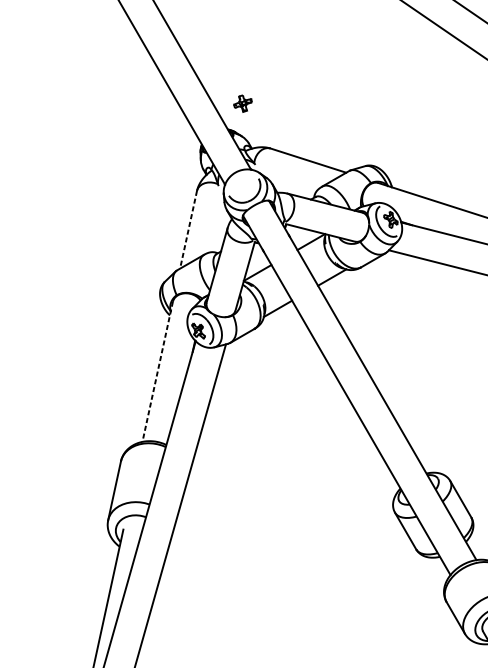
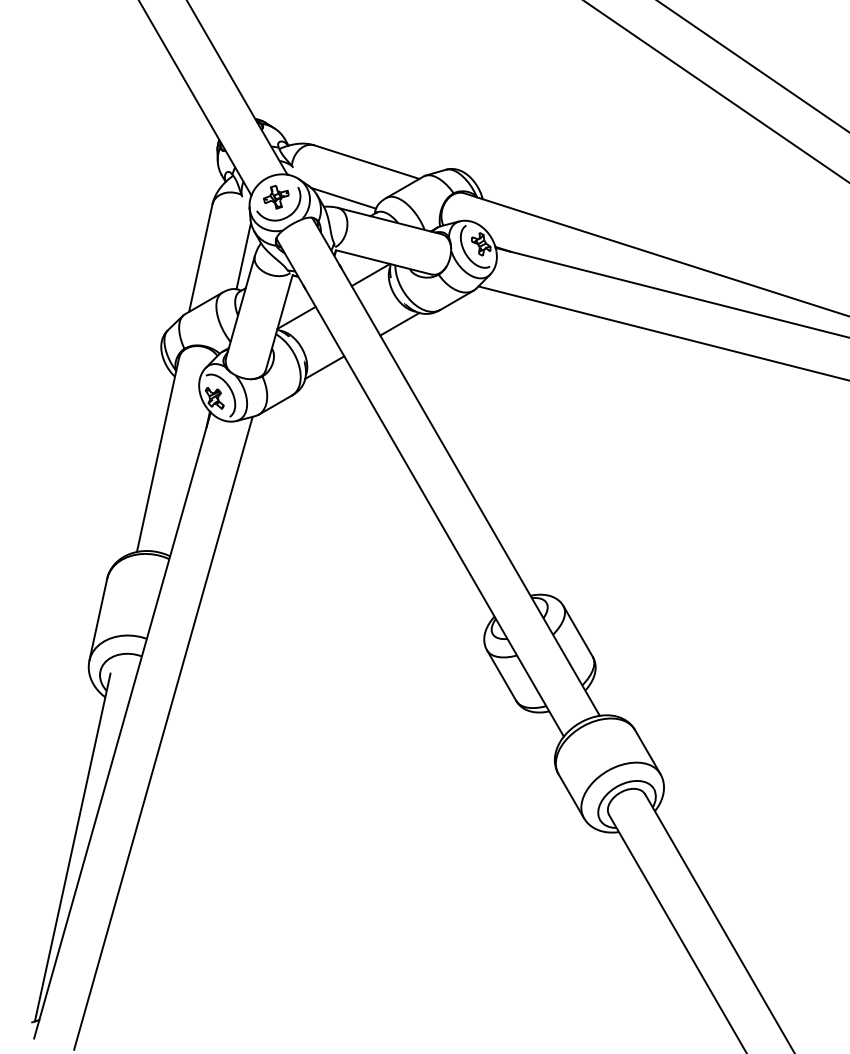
part: (243, 103) -> (276, 197), moved
line: (291, 186) -> (343, 198), added
line: (219, 227) -> (243, 255), added
line: (188, 230) -> (200, 258), dashed -> solid
line: (157, 372) -> (157, 455), dashed -> solid

